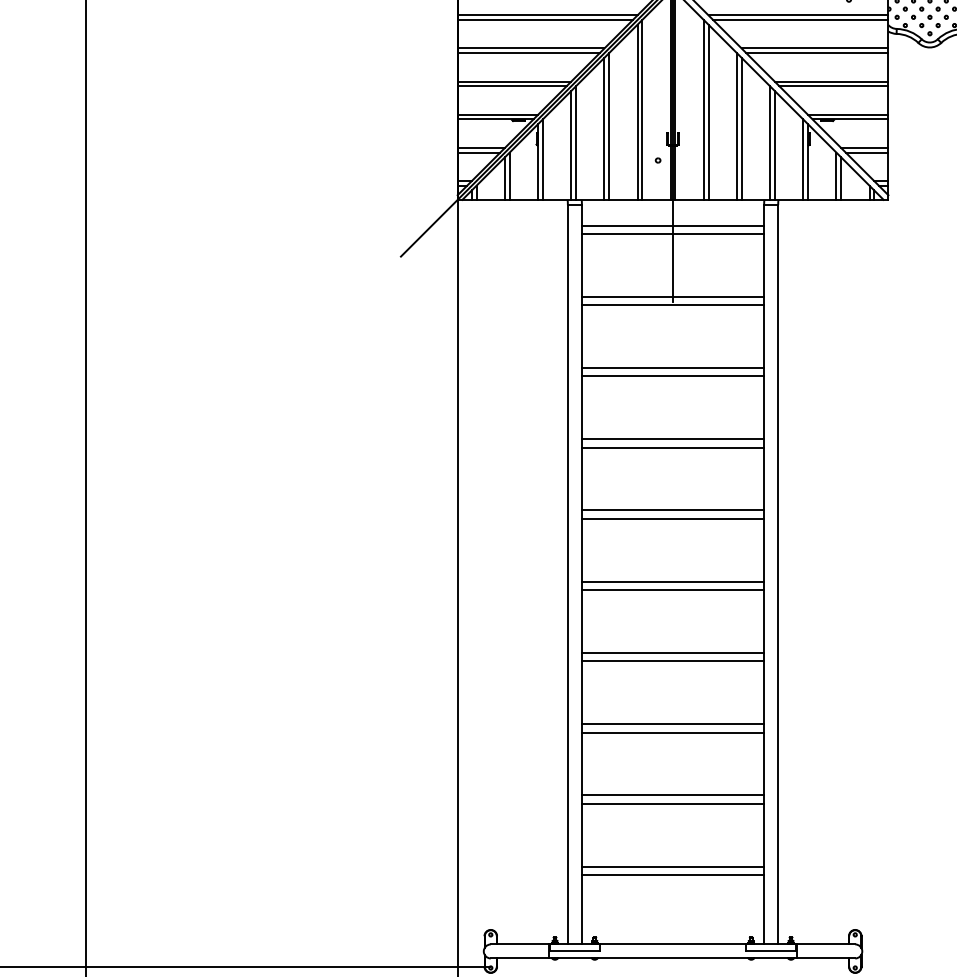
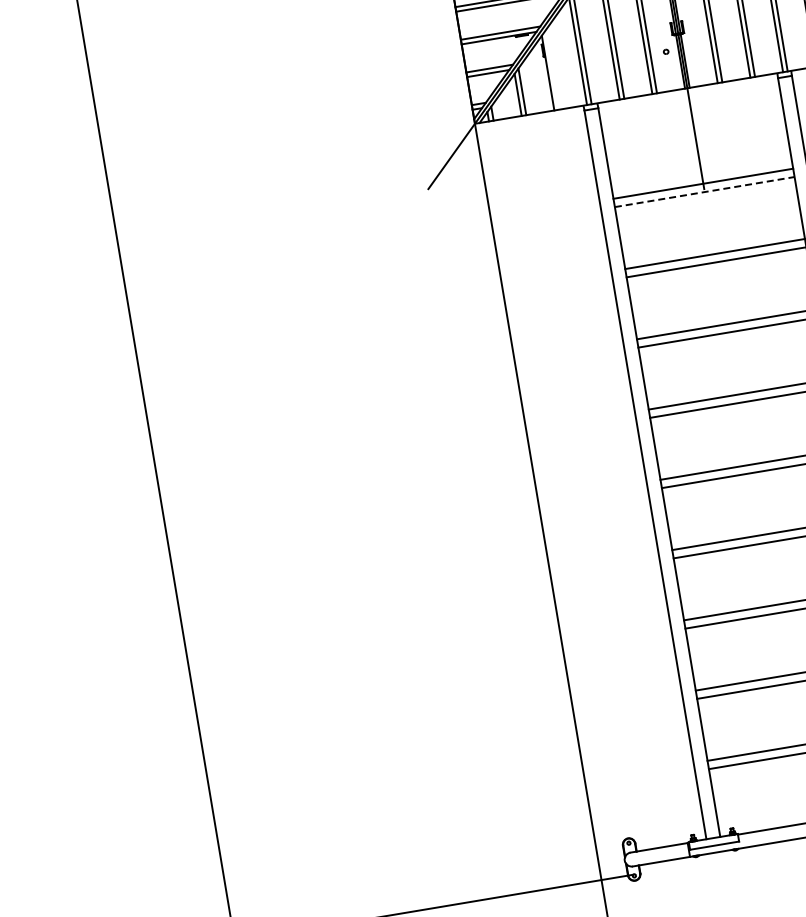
line: (542, 159) -> (551, 69), removed
line: (672, 225) -> (691, 113), removed
line: (672, 233) -> (692, 121), removed
line: (673, 305) -> (705, 192), solid -> dashed

